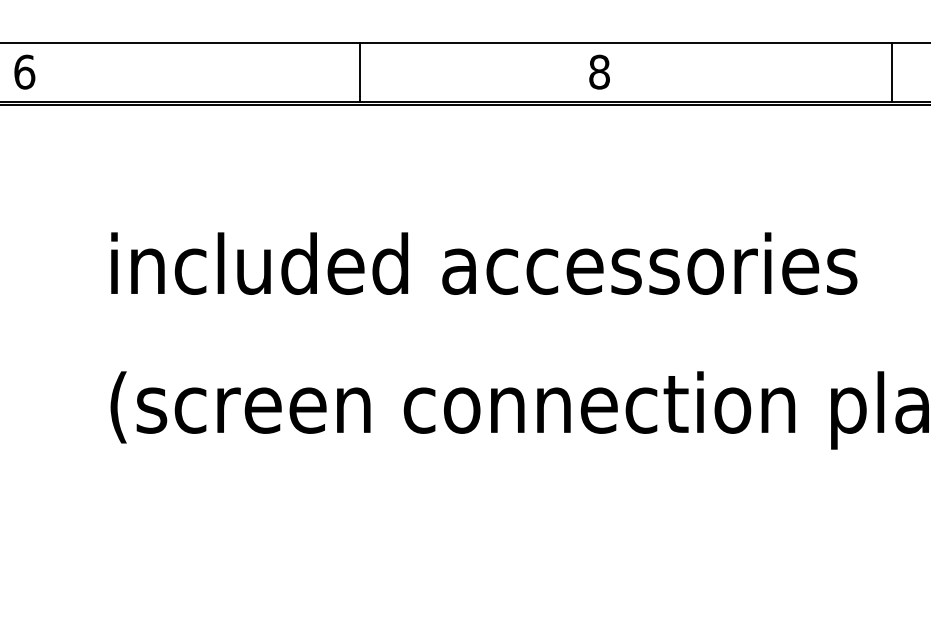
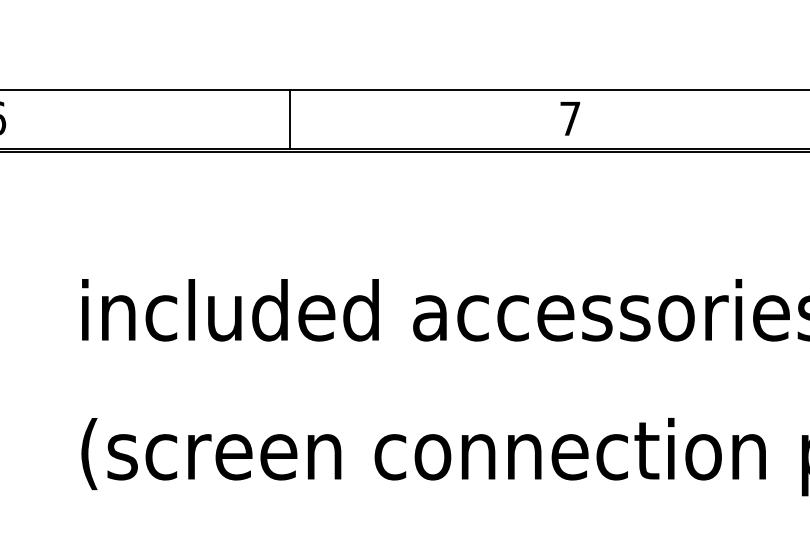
text: (599, 71) -> (570, 118), 8 -> 7
line: (359, 72) -> (289, 119), moved

